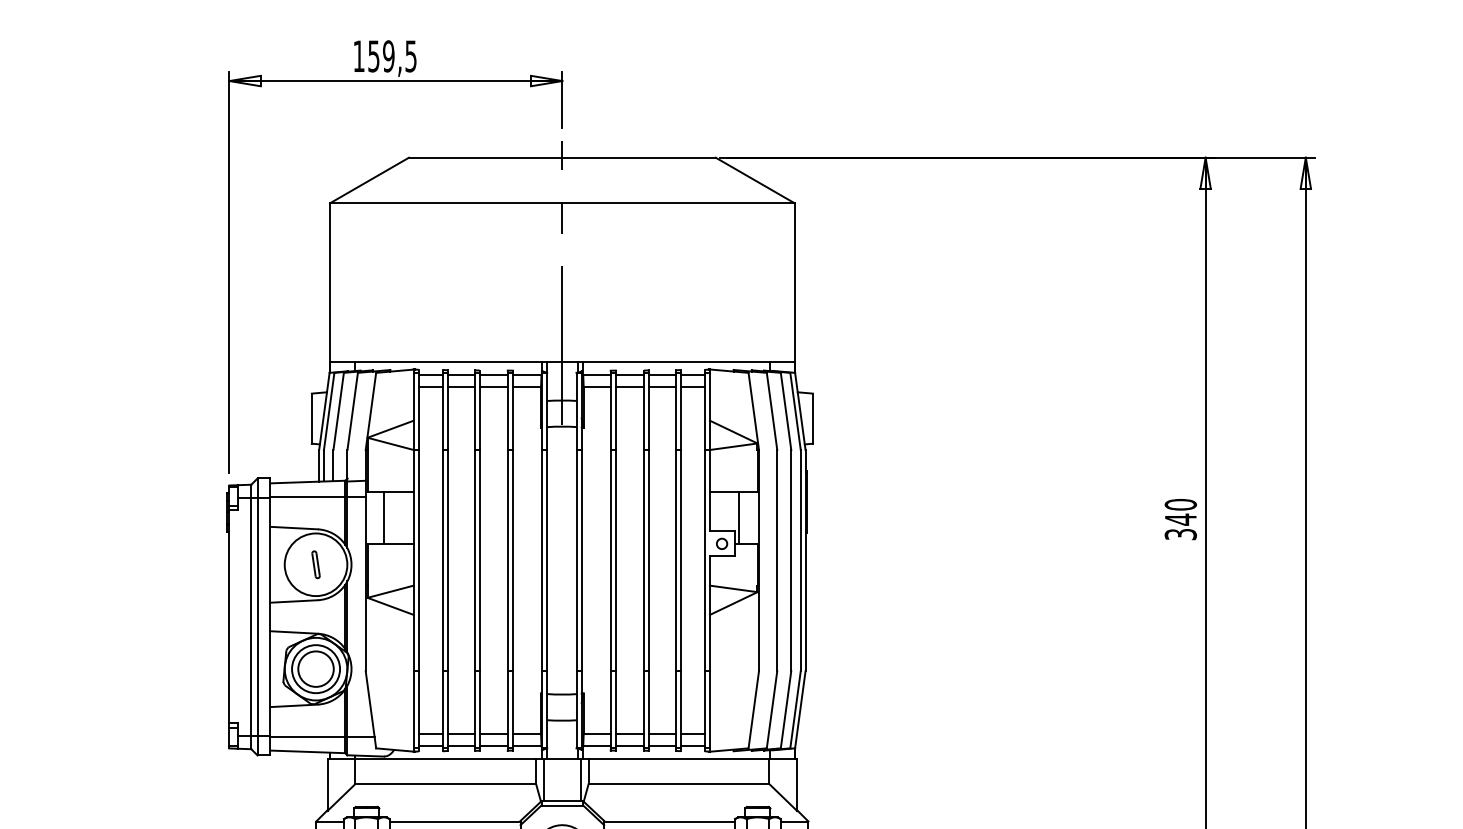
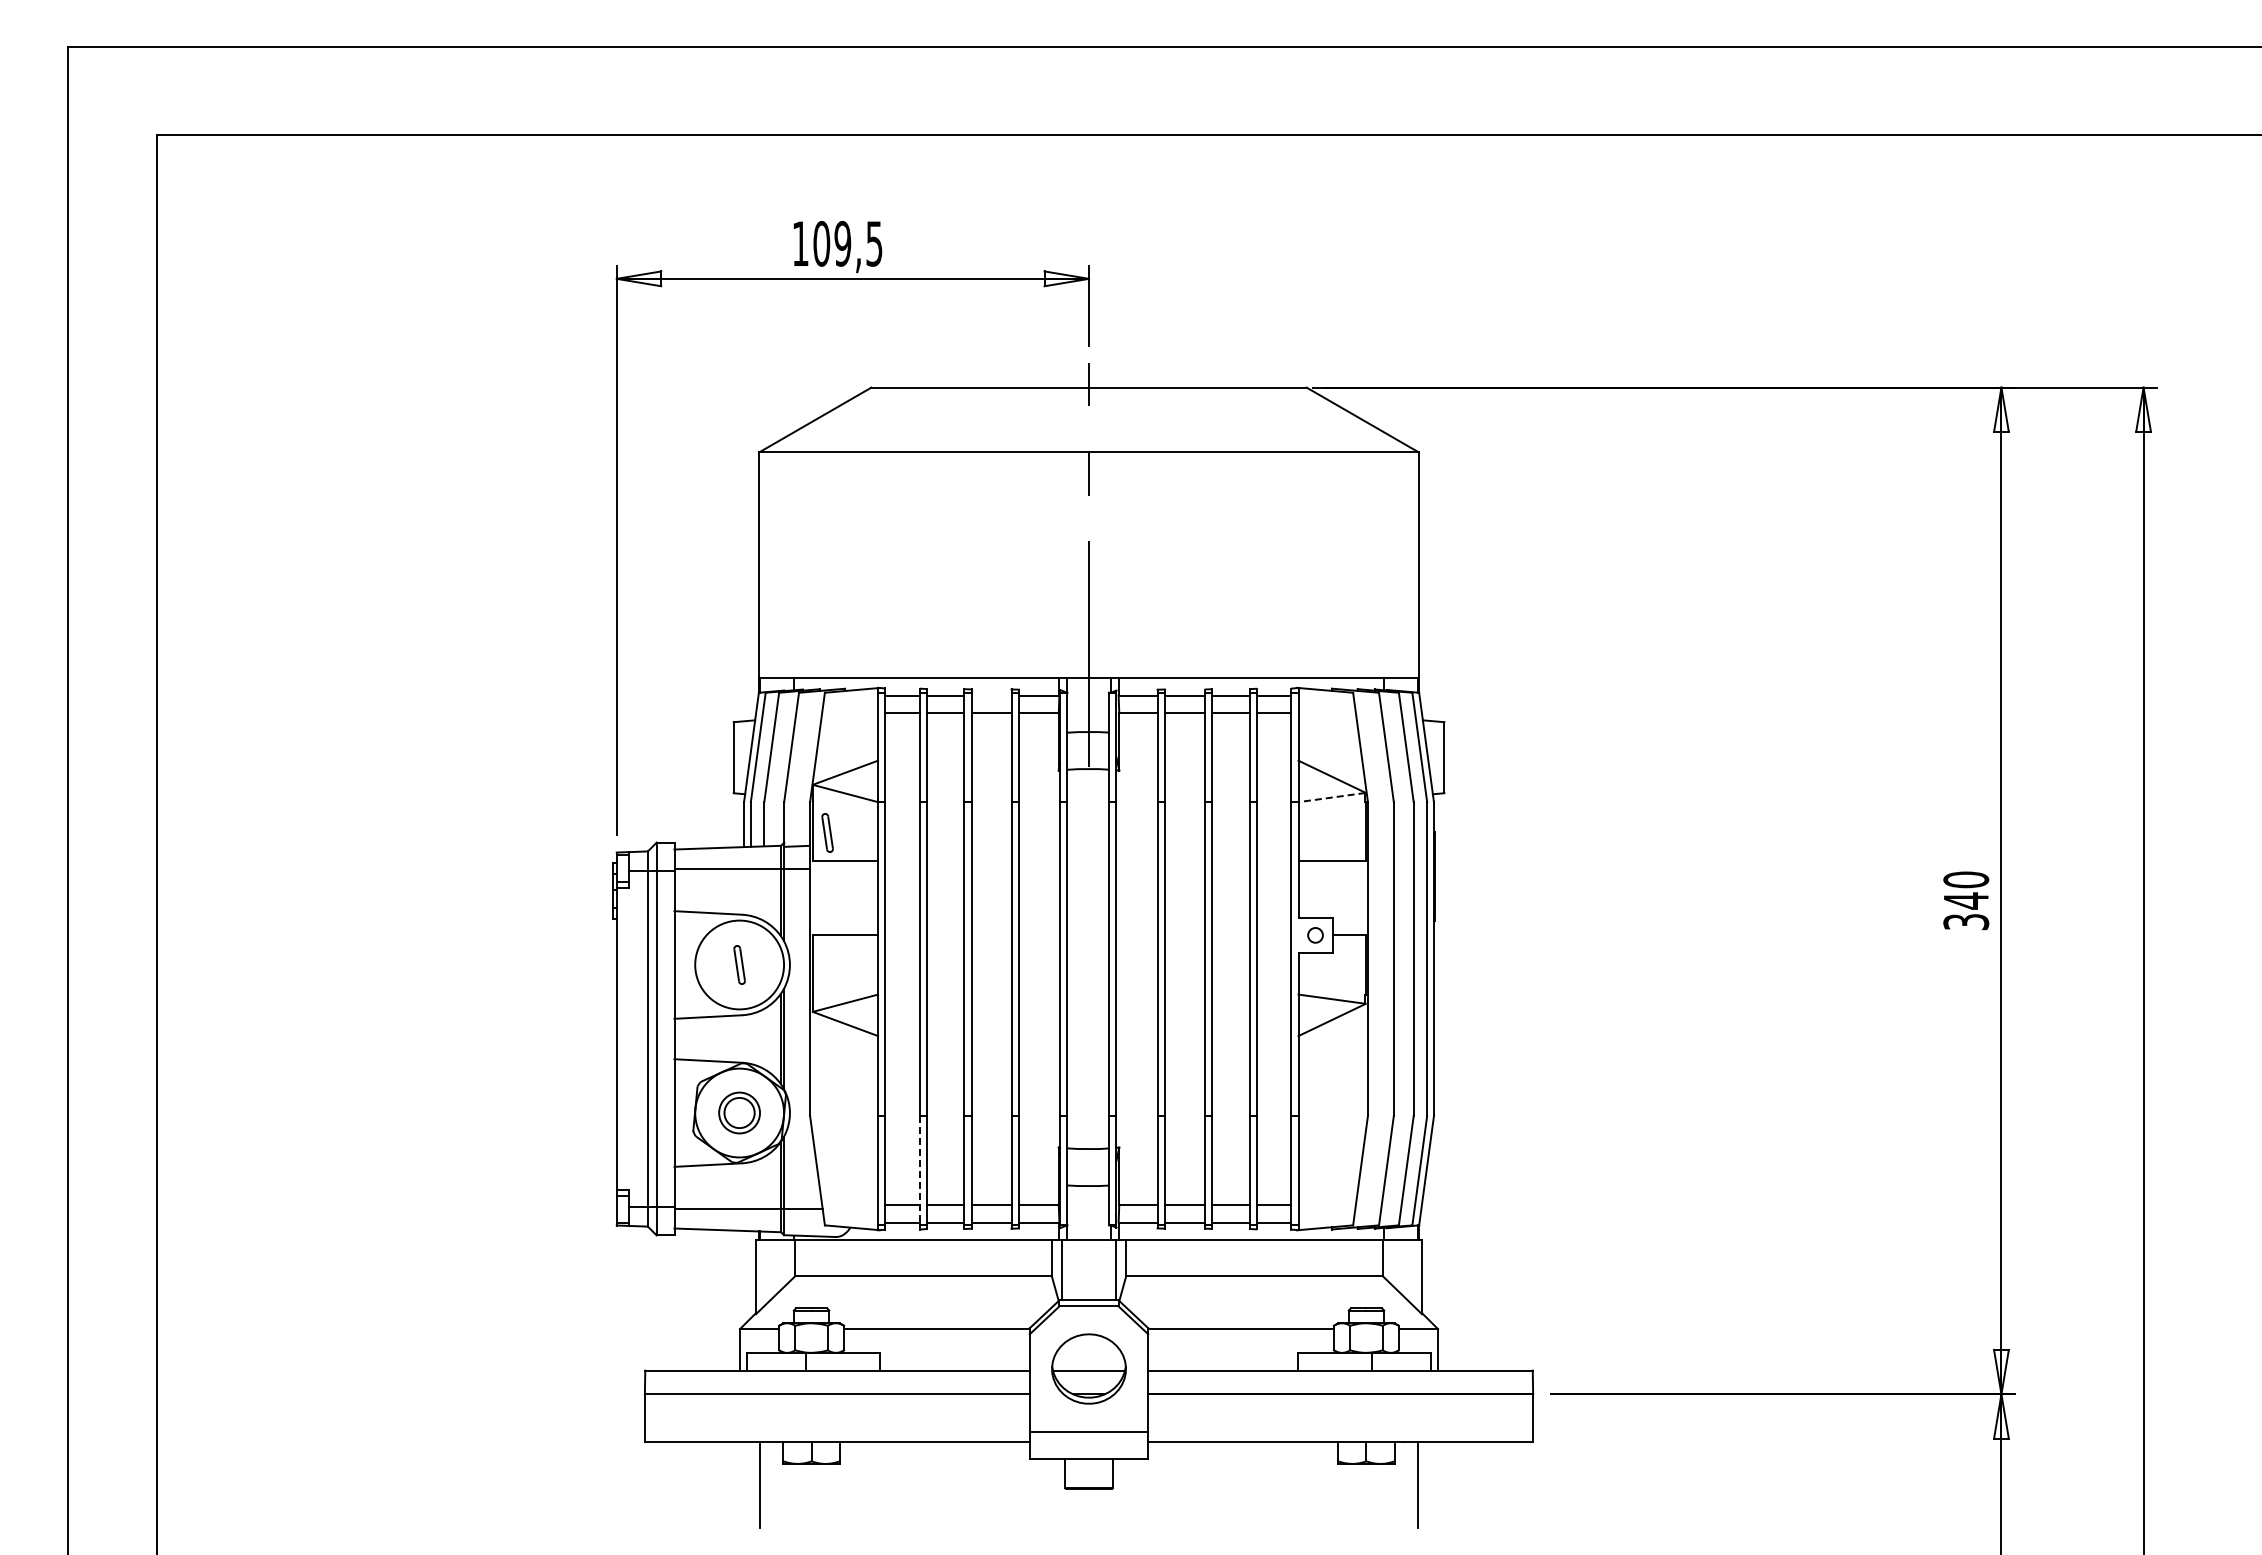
text: (373, 56) -> (821, 243), 159,5 -> 109,5
line: (493, 374) -> (991, 695), removed
line: (733, 446) -> (1331, 797), solid -> dashed
part: (377, 471) -> (827, 832), added
line: (384, 517) -> (836, 898), removed
line: (738, 517) -> (1339, 898), removed
part: (315, 668) -> (739, 1112), size x0.6
line: (442, 709) -> (919, 1170), solid -> dashed

